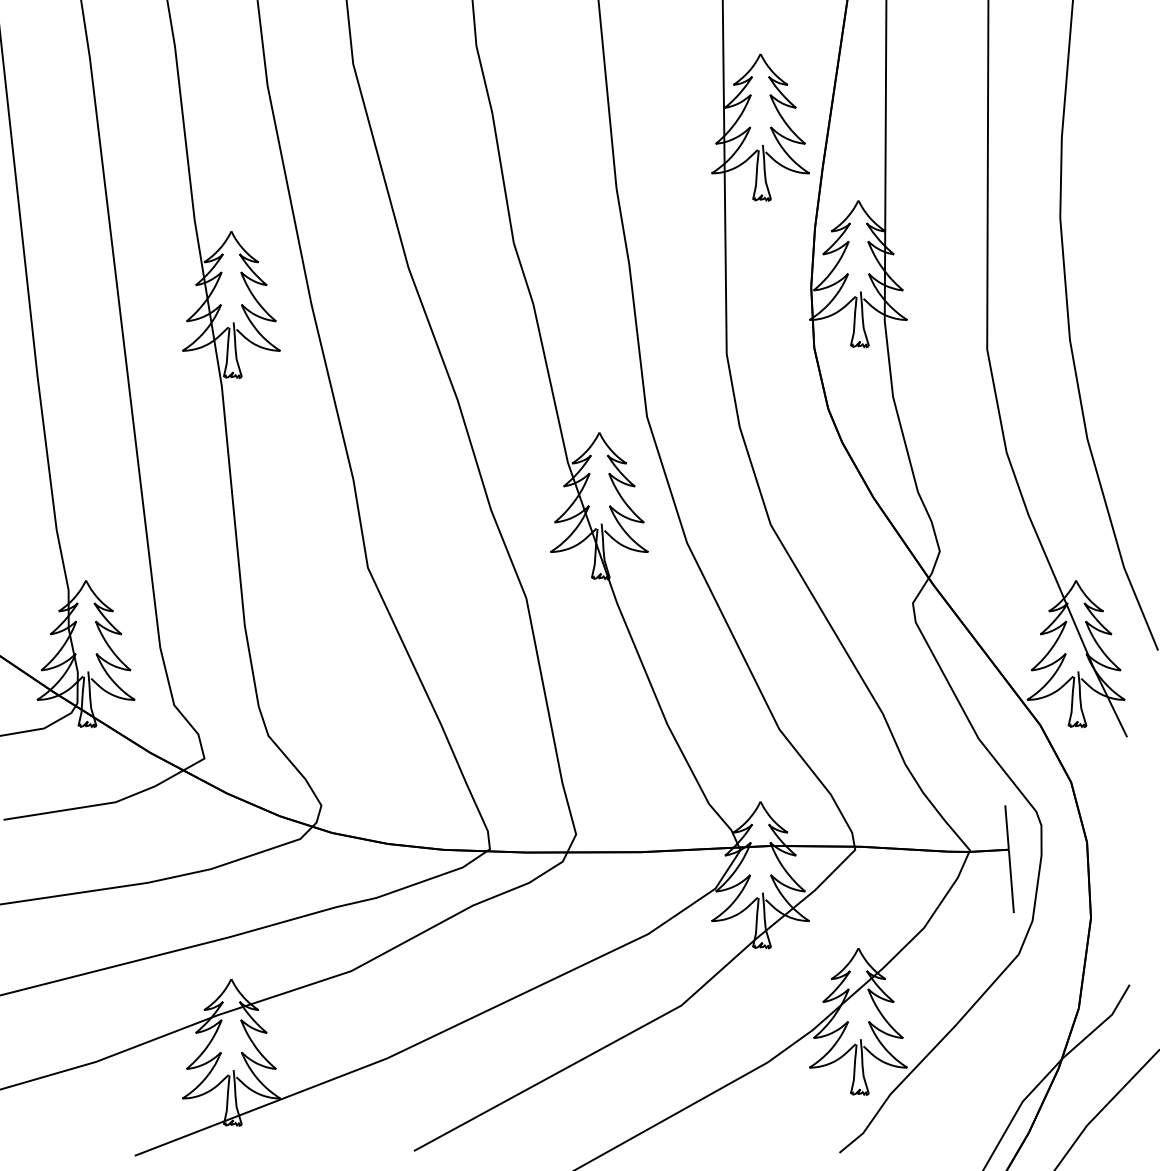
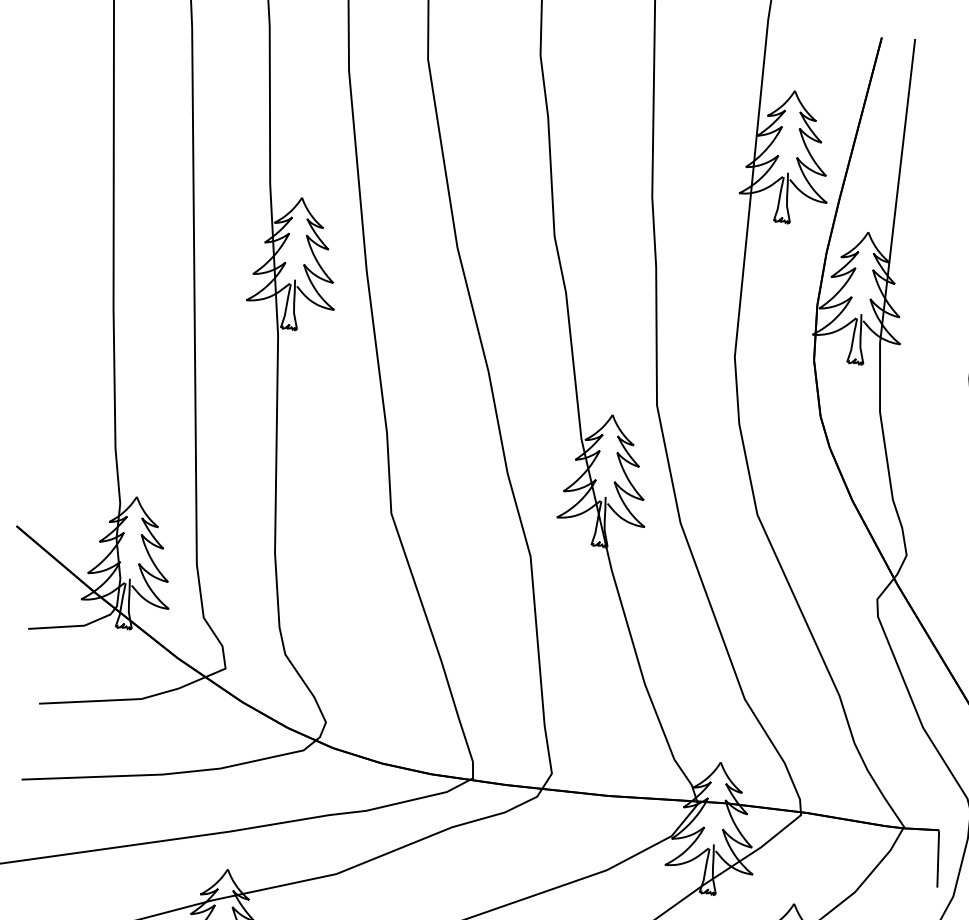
line: (1006, 827) -> (939, 810), removed

